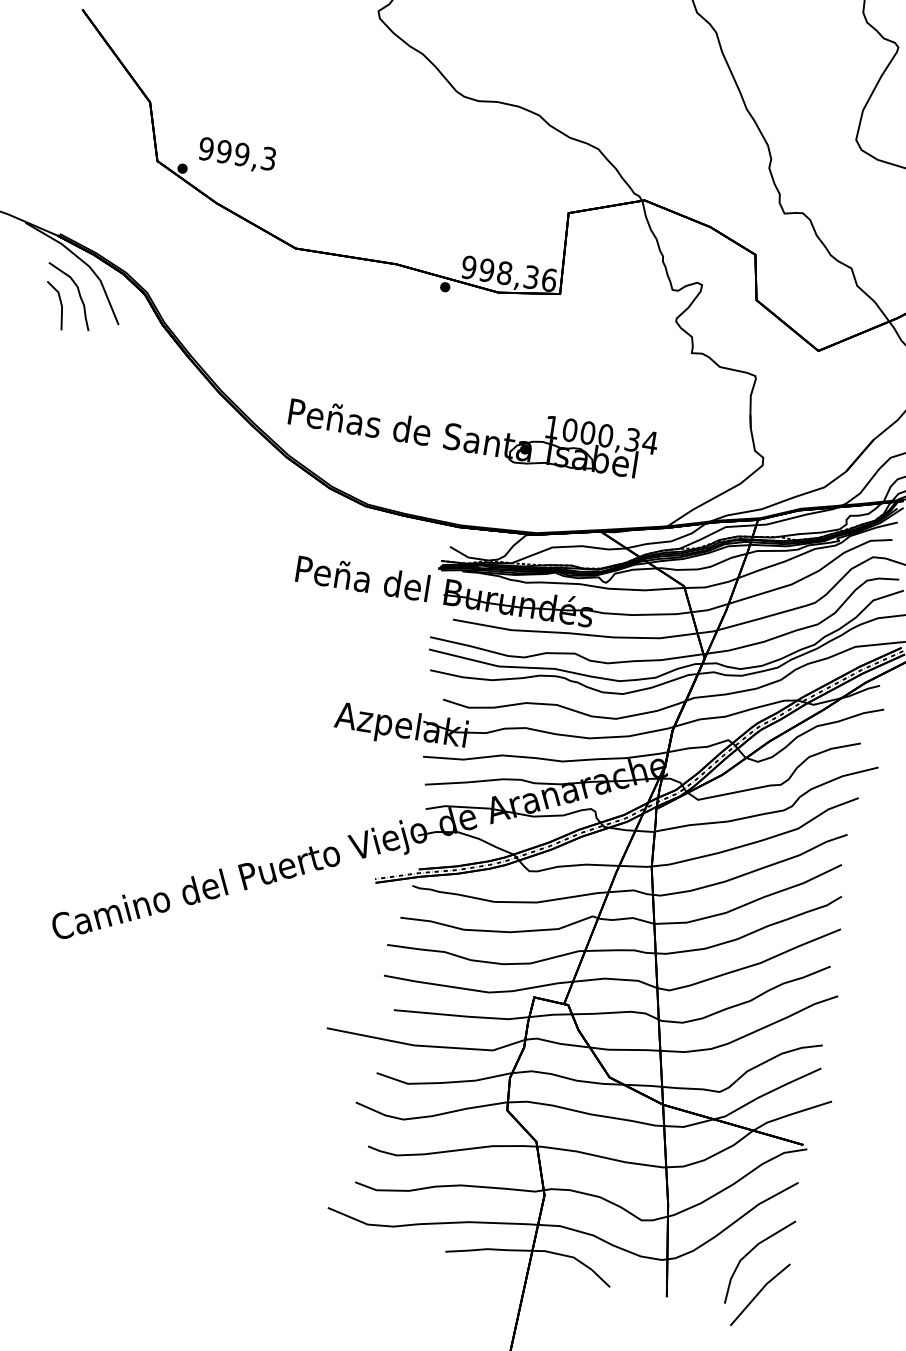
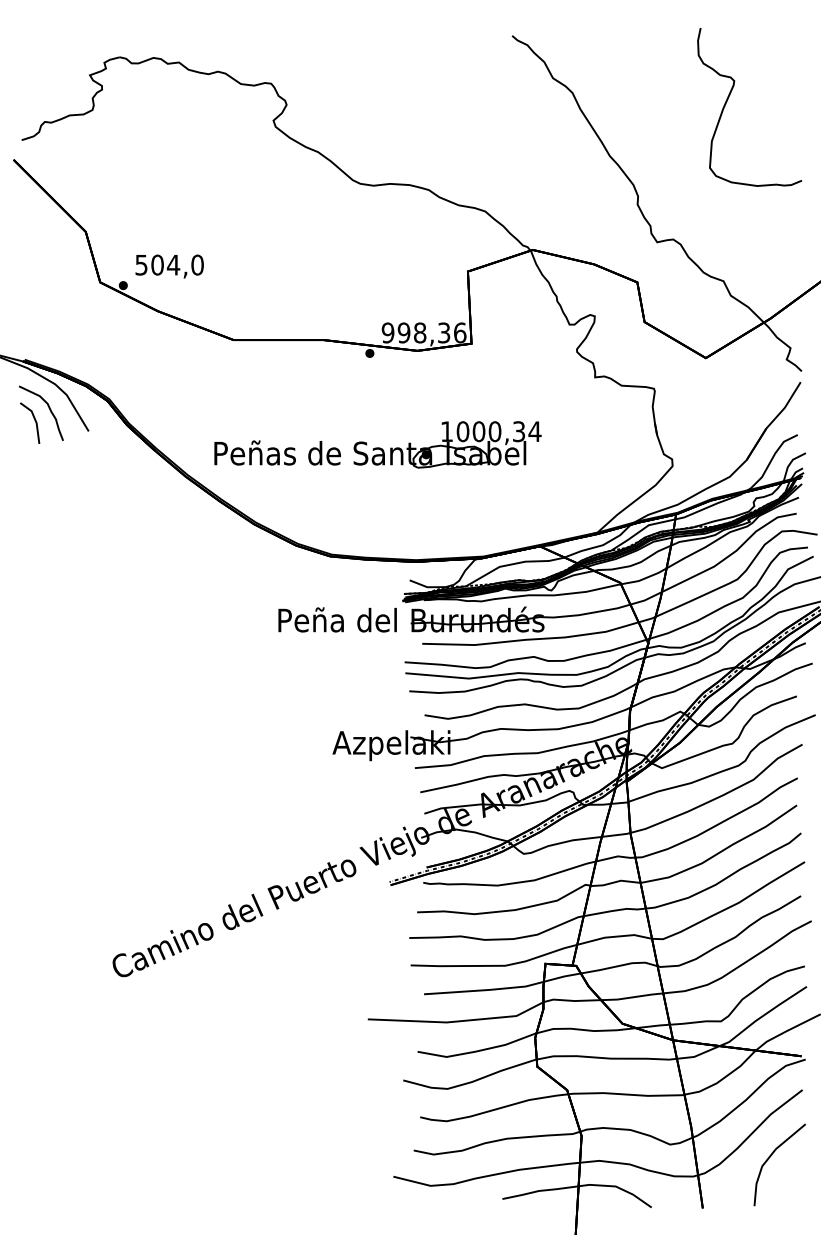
text: (237, 153) -> (169, 264), 999,3 -> 504,0
part: (472, 429) -> (377, 444), moved
line: (759, 1294) -> (783, 1193), removed

